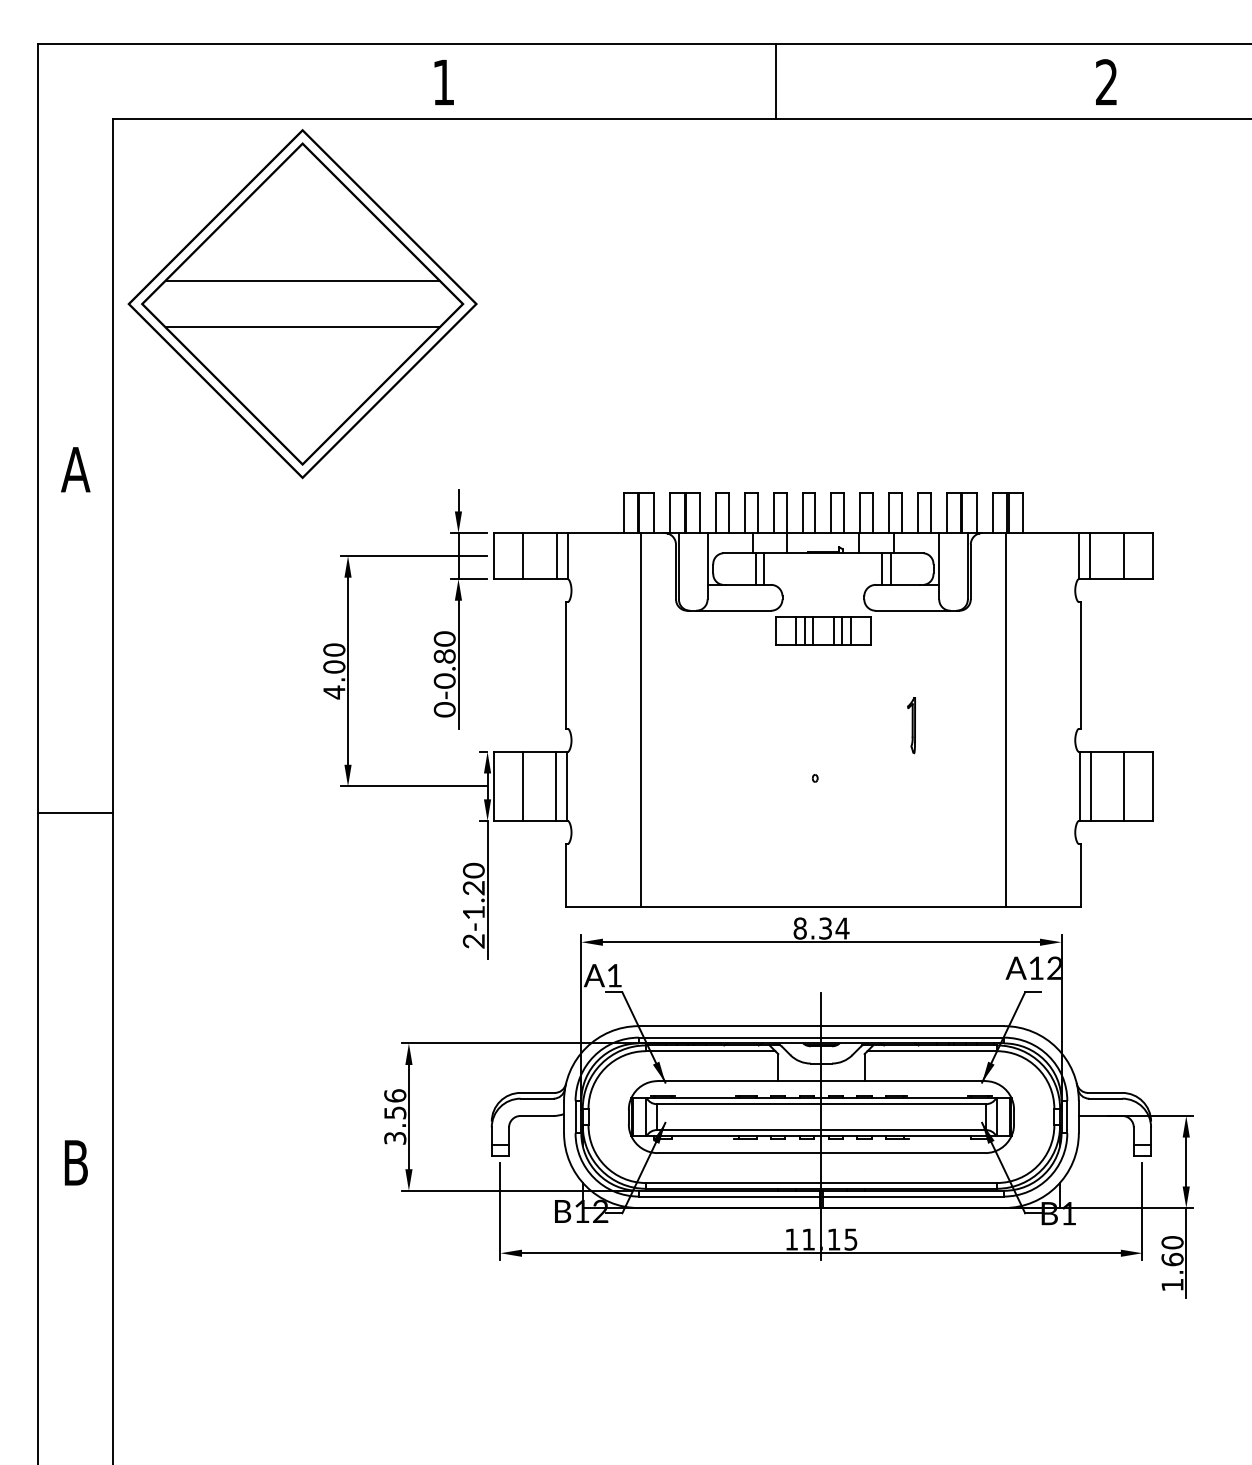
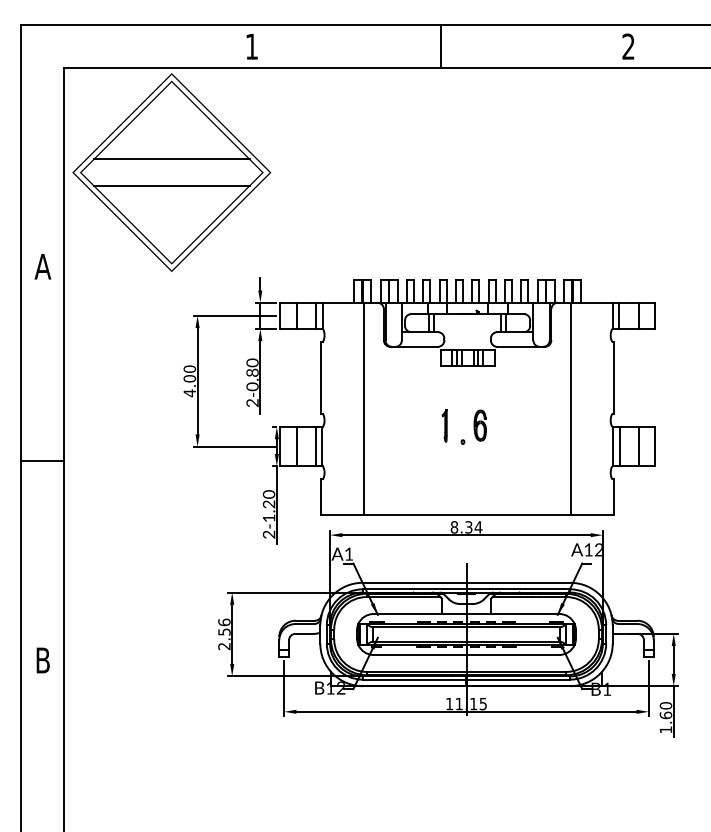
text: (444, 708) -> (252, 402), 0-0.80 -> 2-0.80
part: (911, 724) -> (444, 425), moved
part: (844, 749) -> (479, 425), added
text: (395, 1138) -> (224, 646), 3.56 -> 2.56

